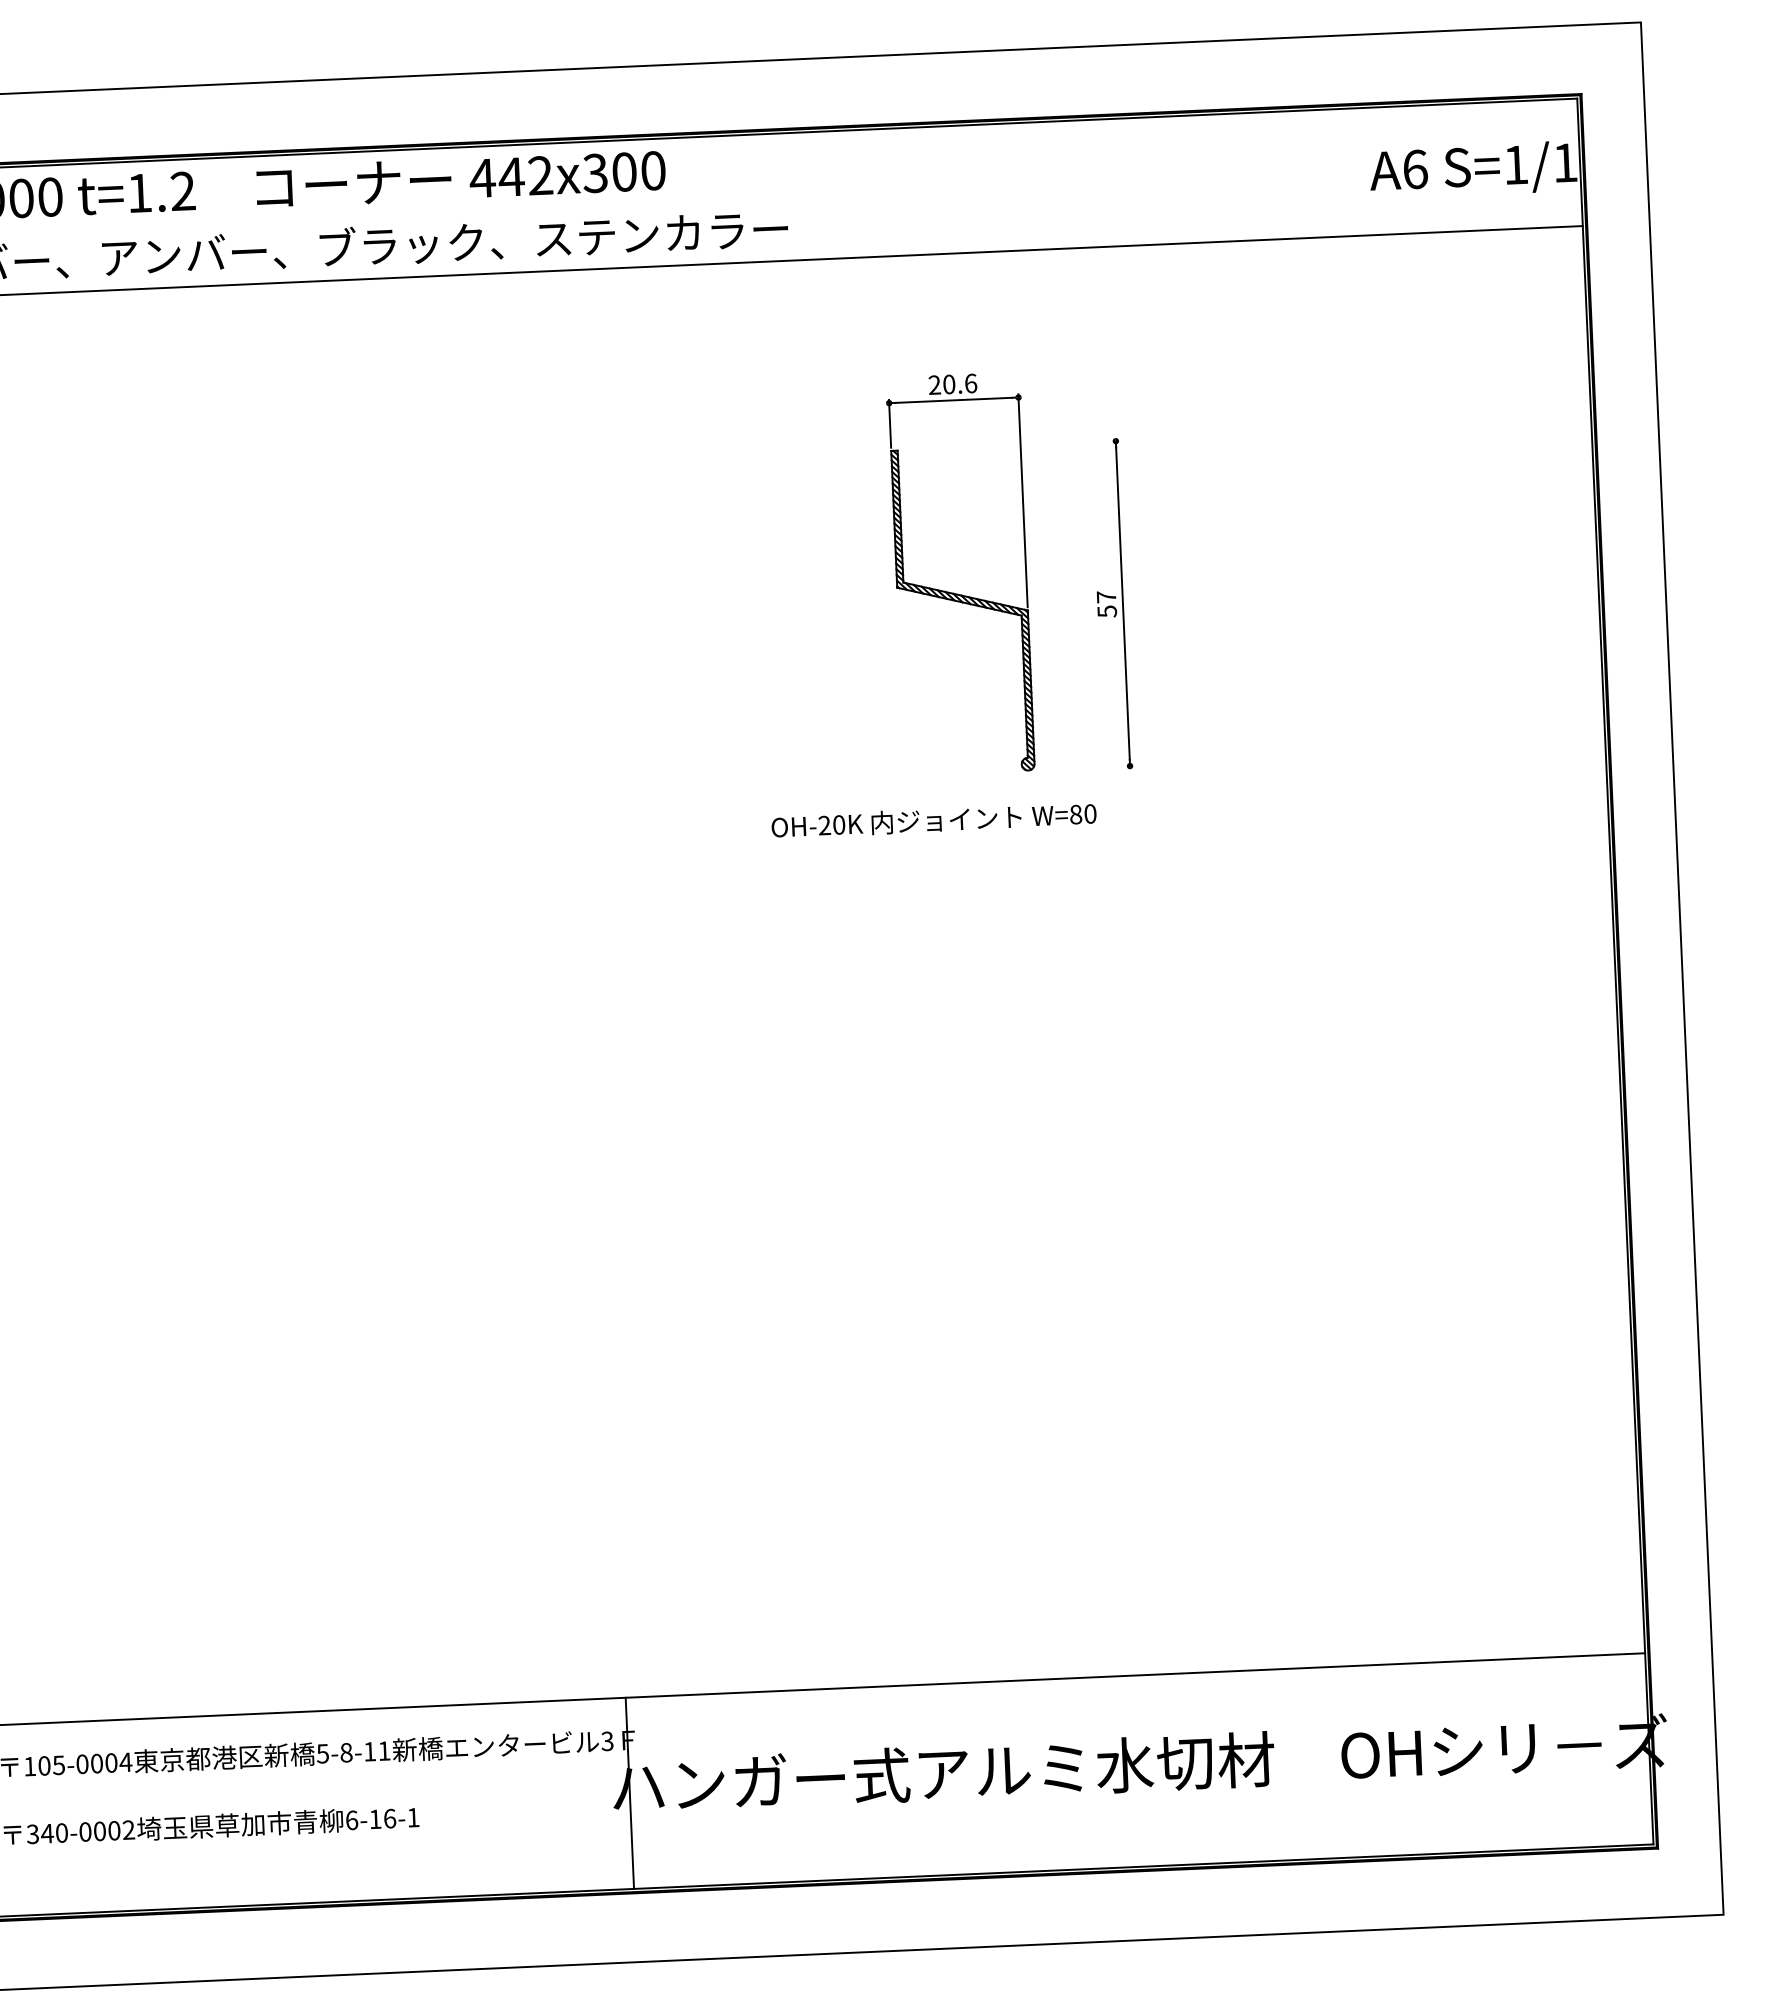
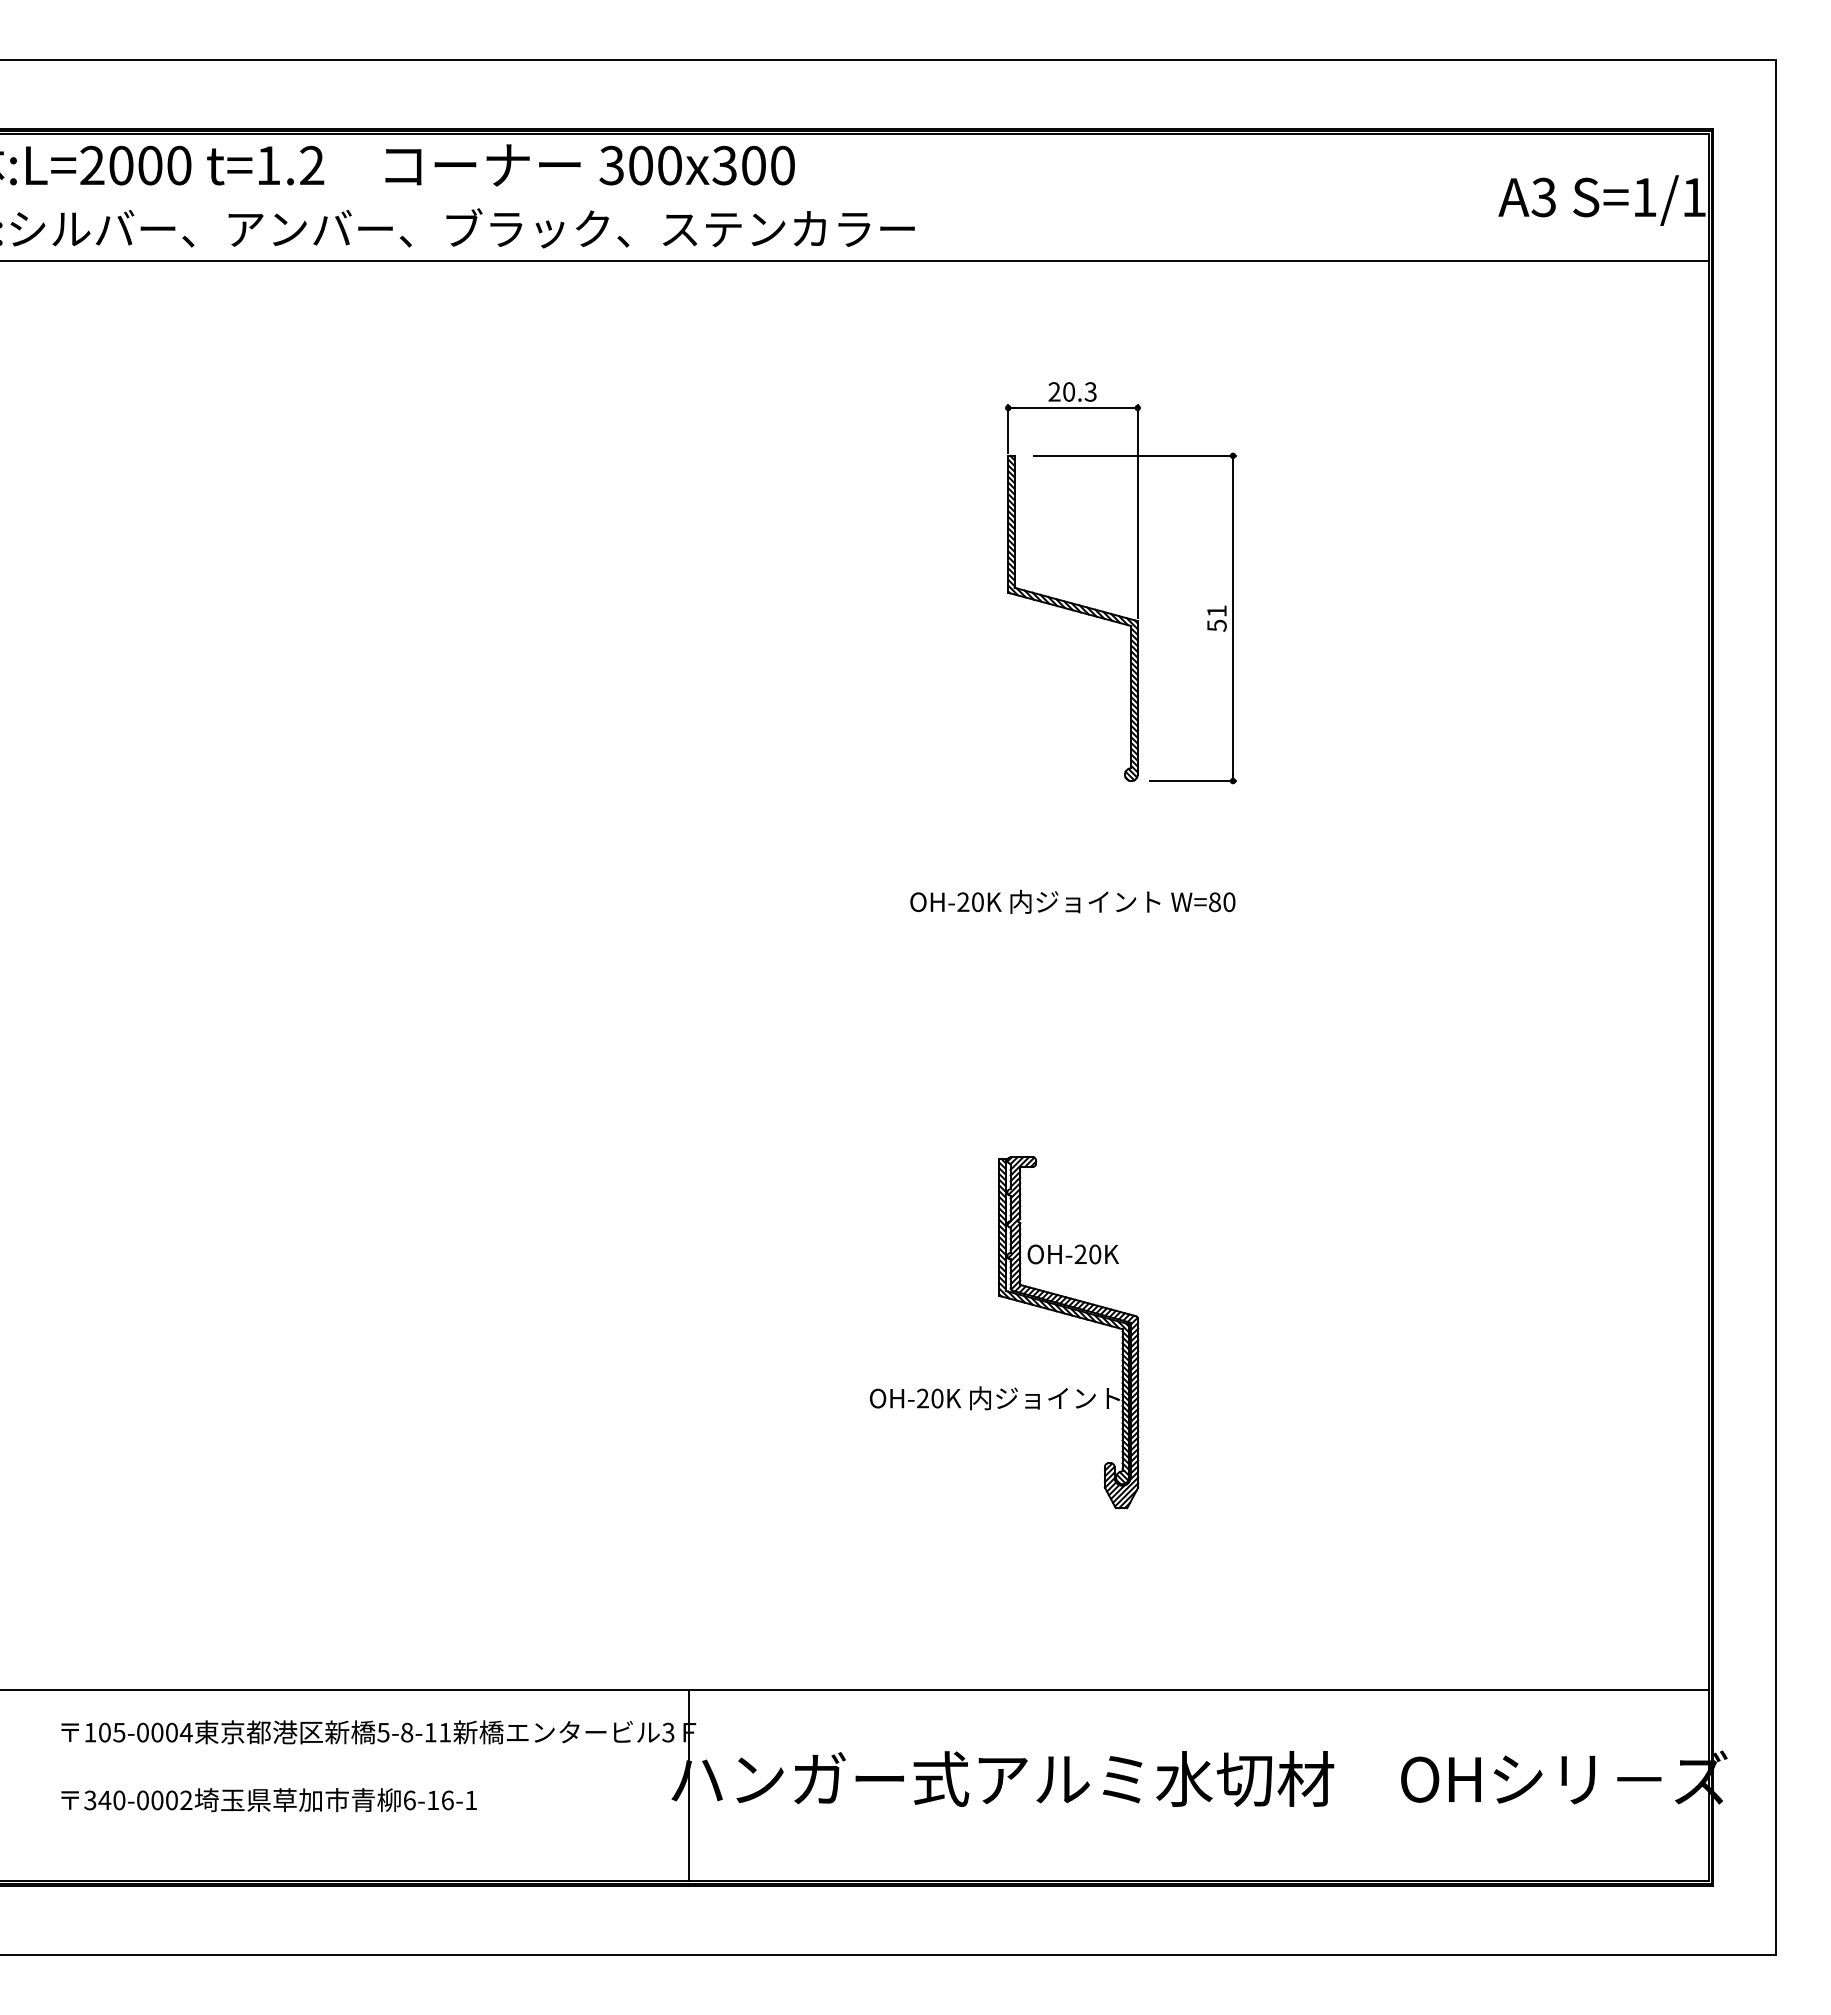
text: (1414, 169) -> (1543, 197), A6 -> A3
text: (510, 176) -> (639, 165), 442x300 -> 300x300
text: (970, 383) -> (1090, 391), 20.6 -> 20.3
line: (1017, 445) -> (1134, 455), added
text: (1106, 597) -> (1216, 611), 57 -> 51
line: (1090, 768) -> (1193, 781), added
text: (933, 820) -> (1072, 901), moved
part: (931, 1294) -> (1011, 1300), added

